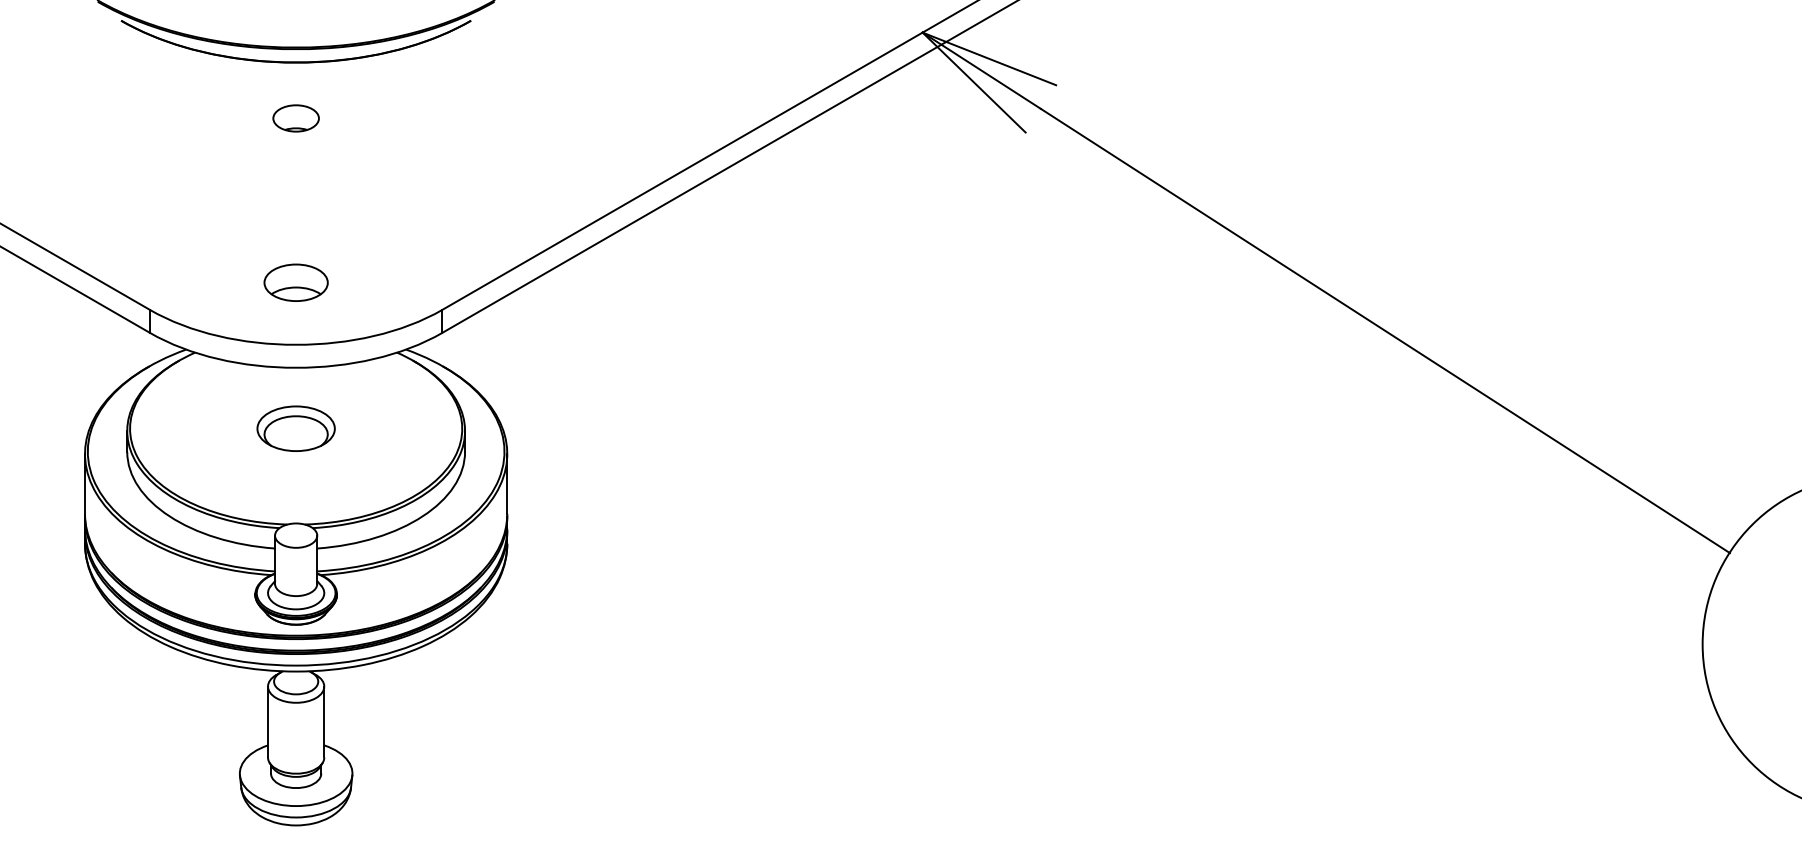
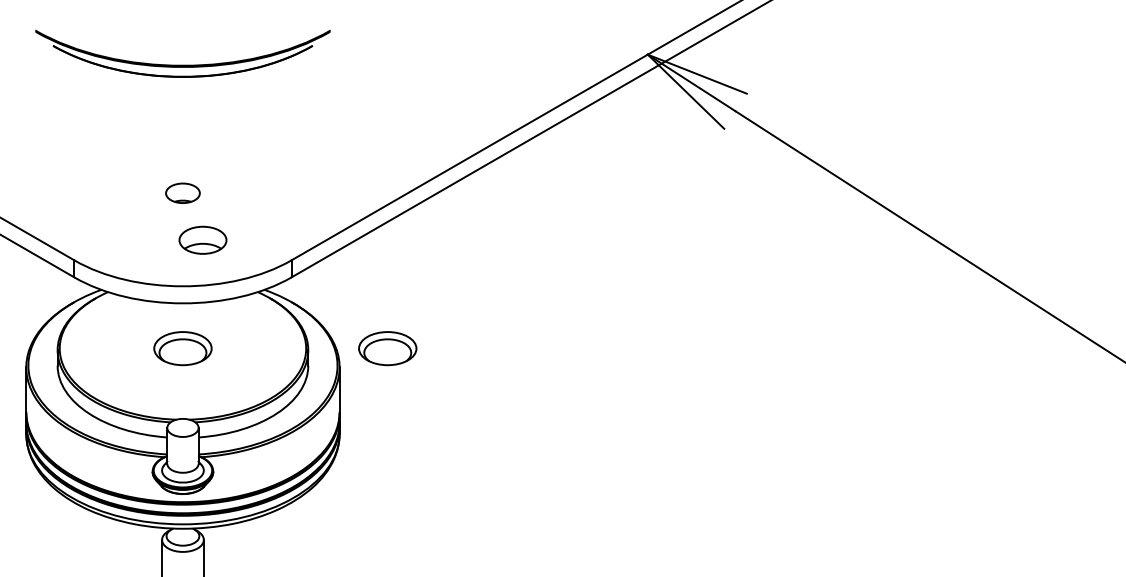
part: (295, 118) -> (182, 193), moved
part: (295, 282) -> (202, 240), moved
part: (571, 428) -> (387, 348), added

